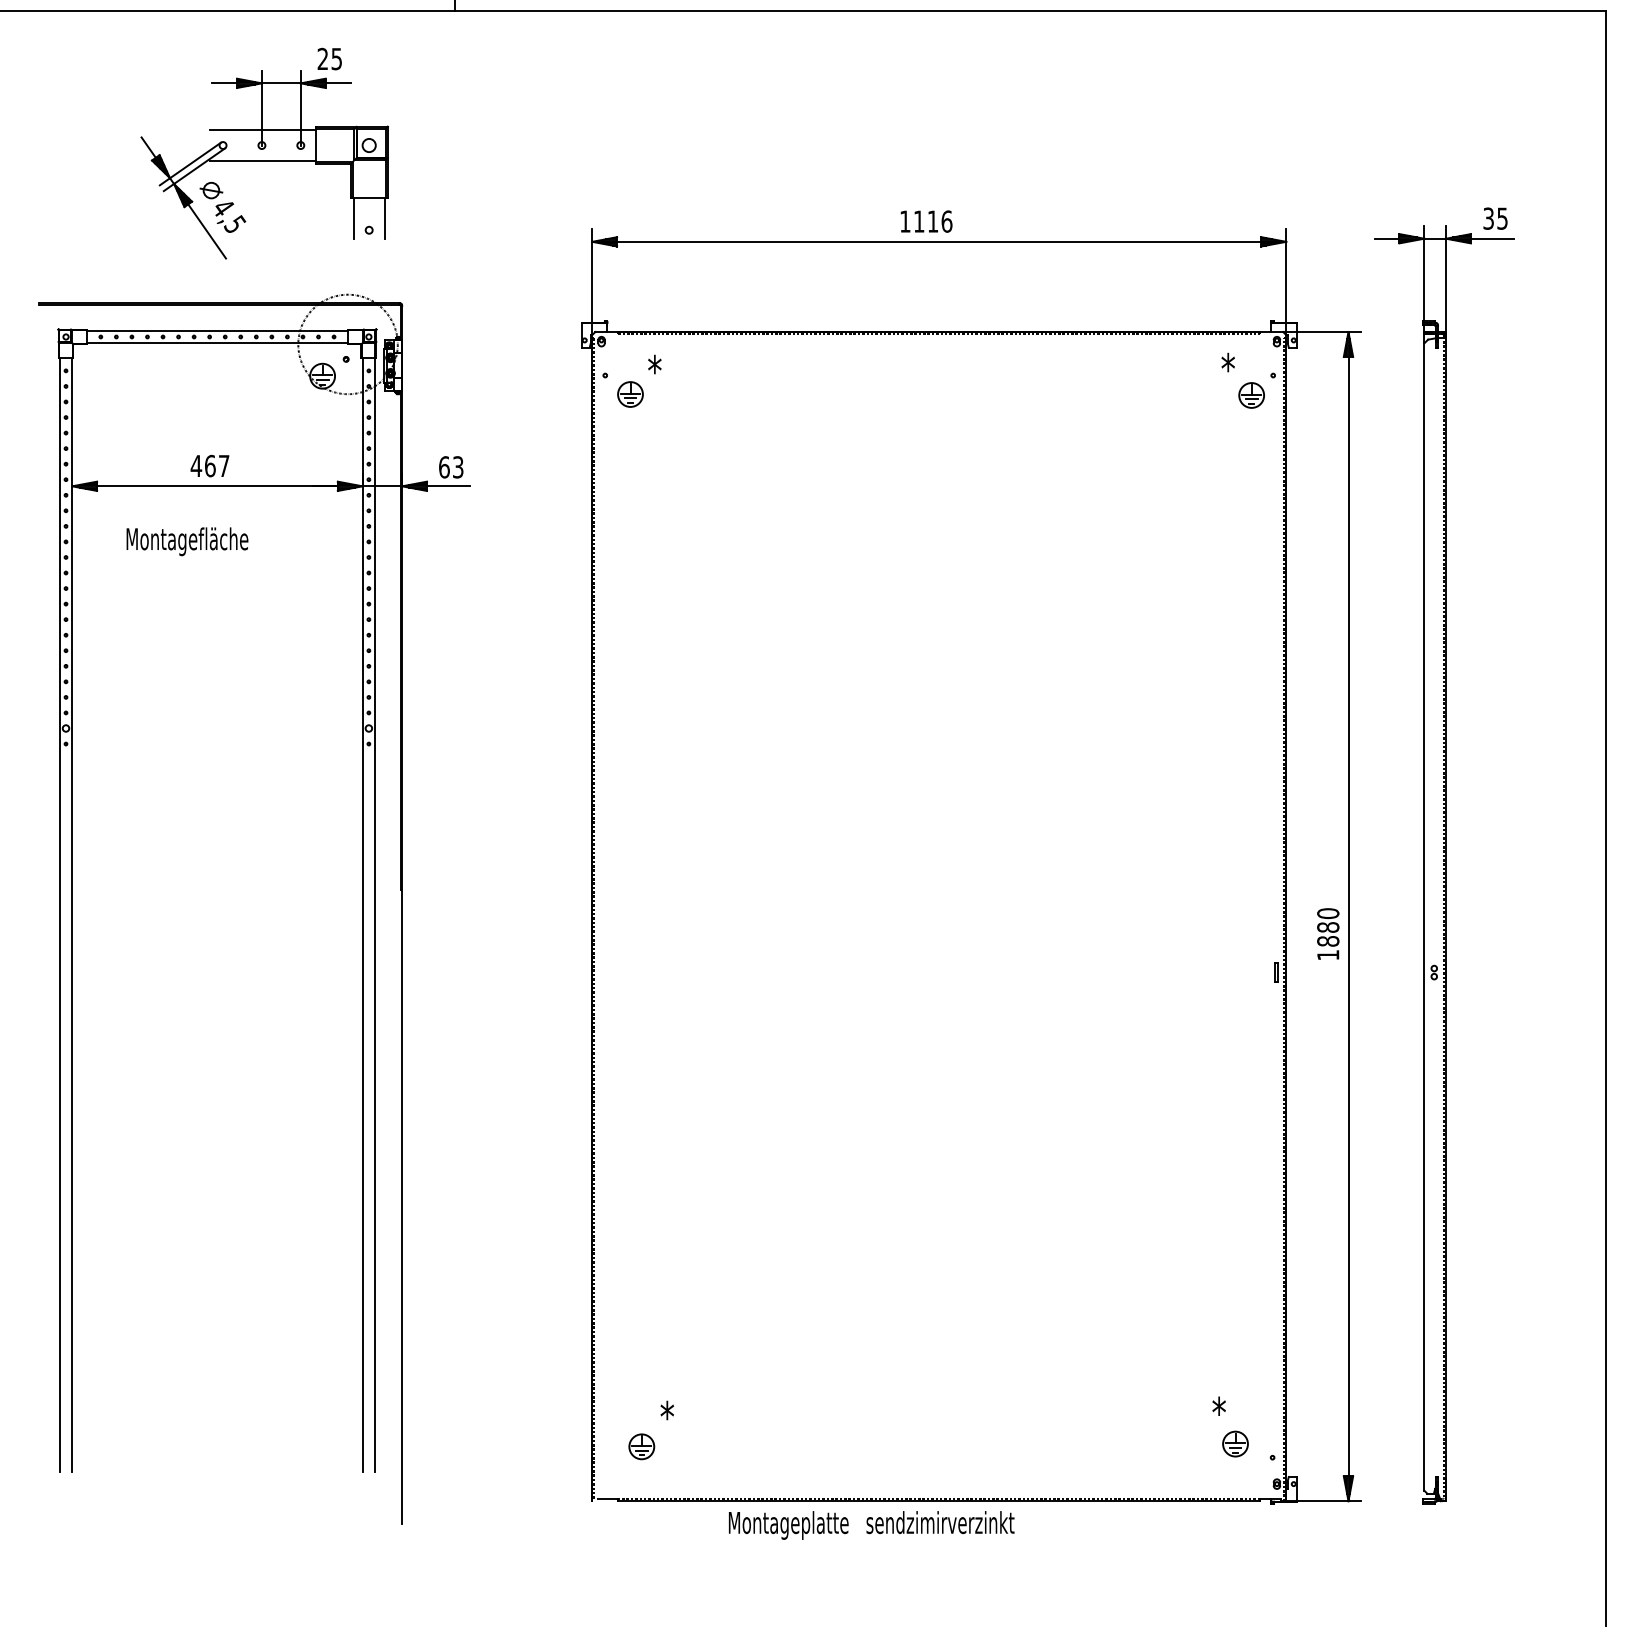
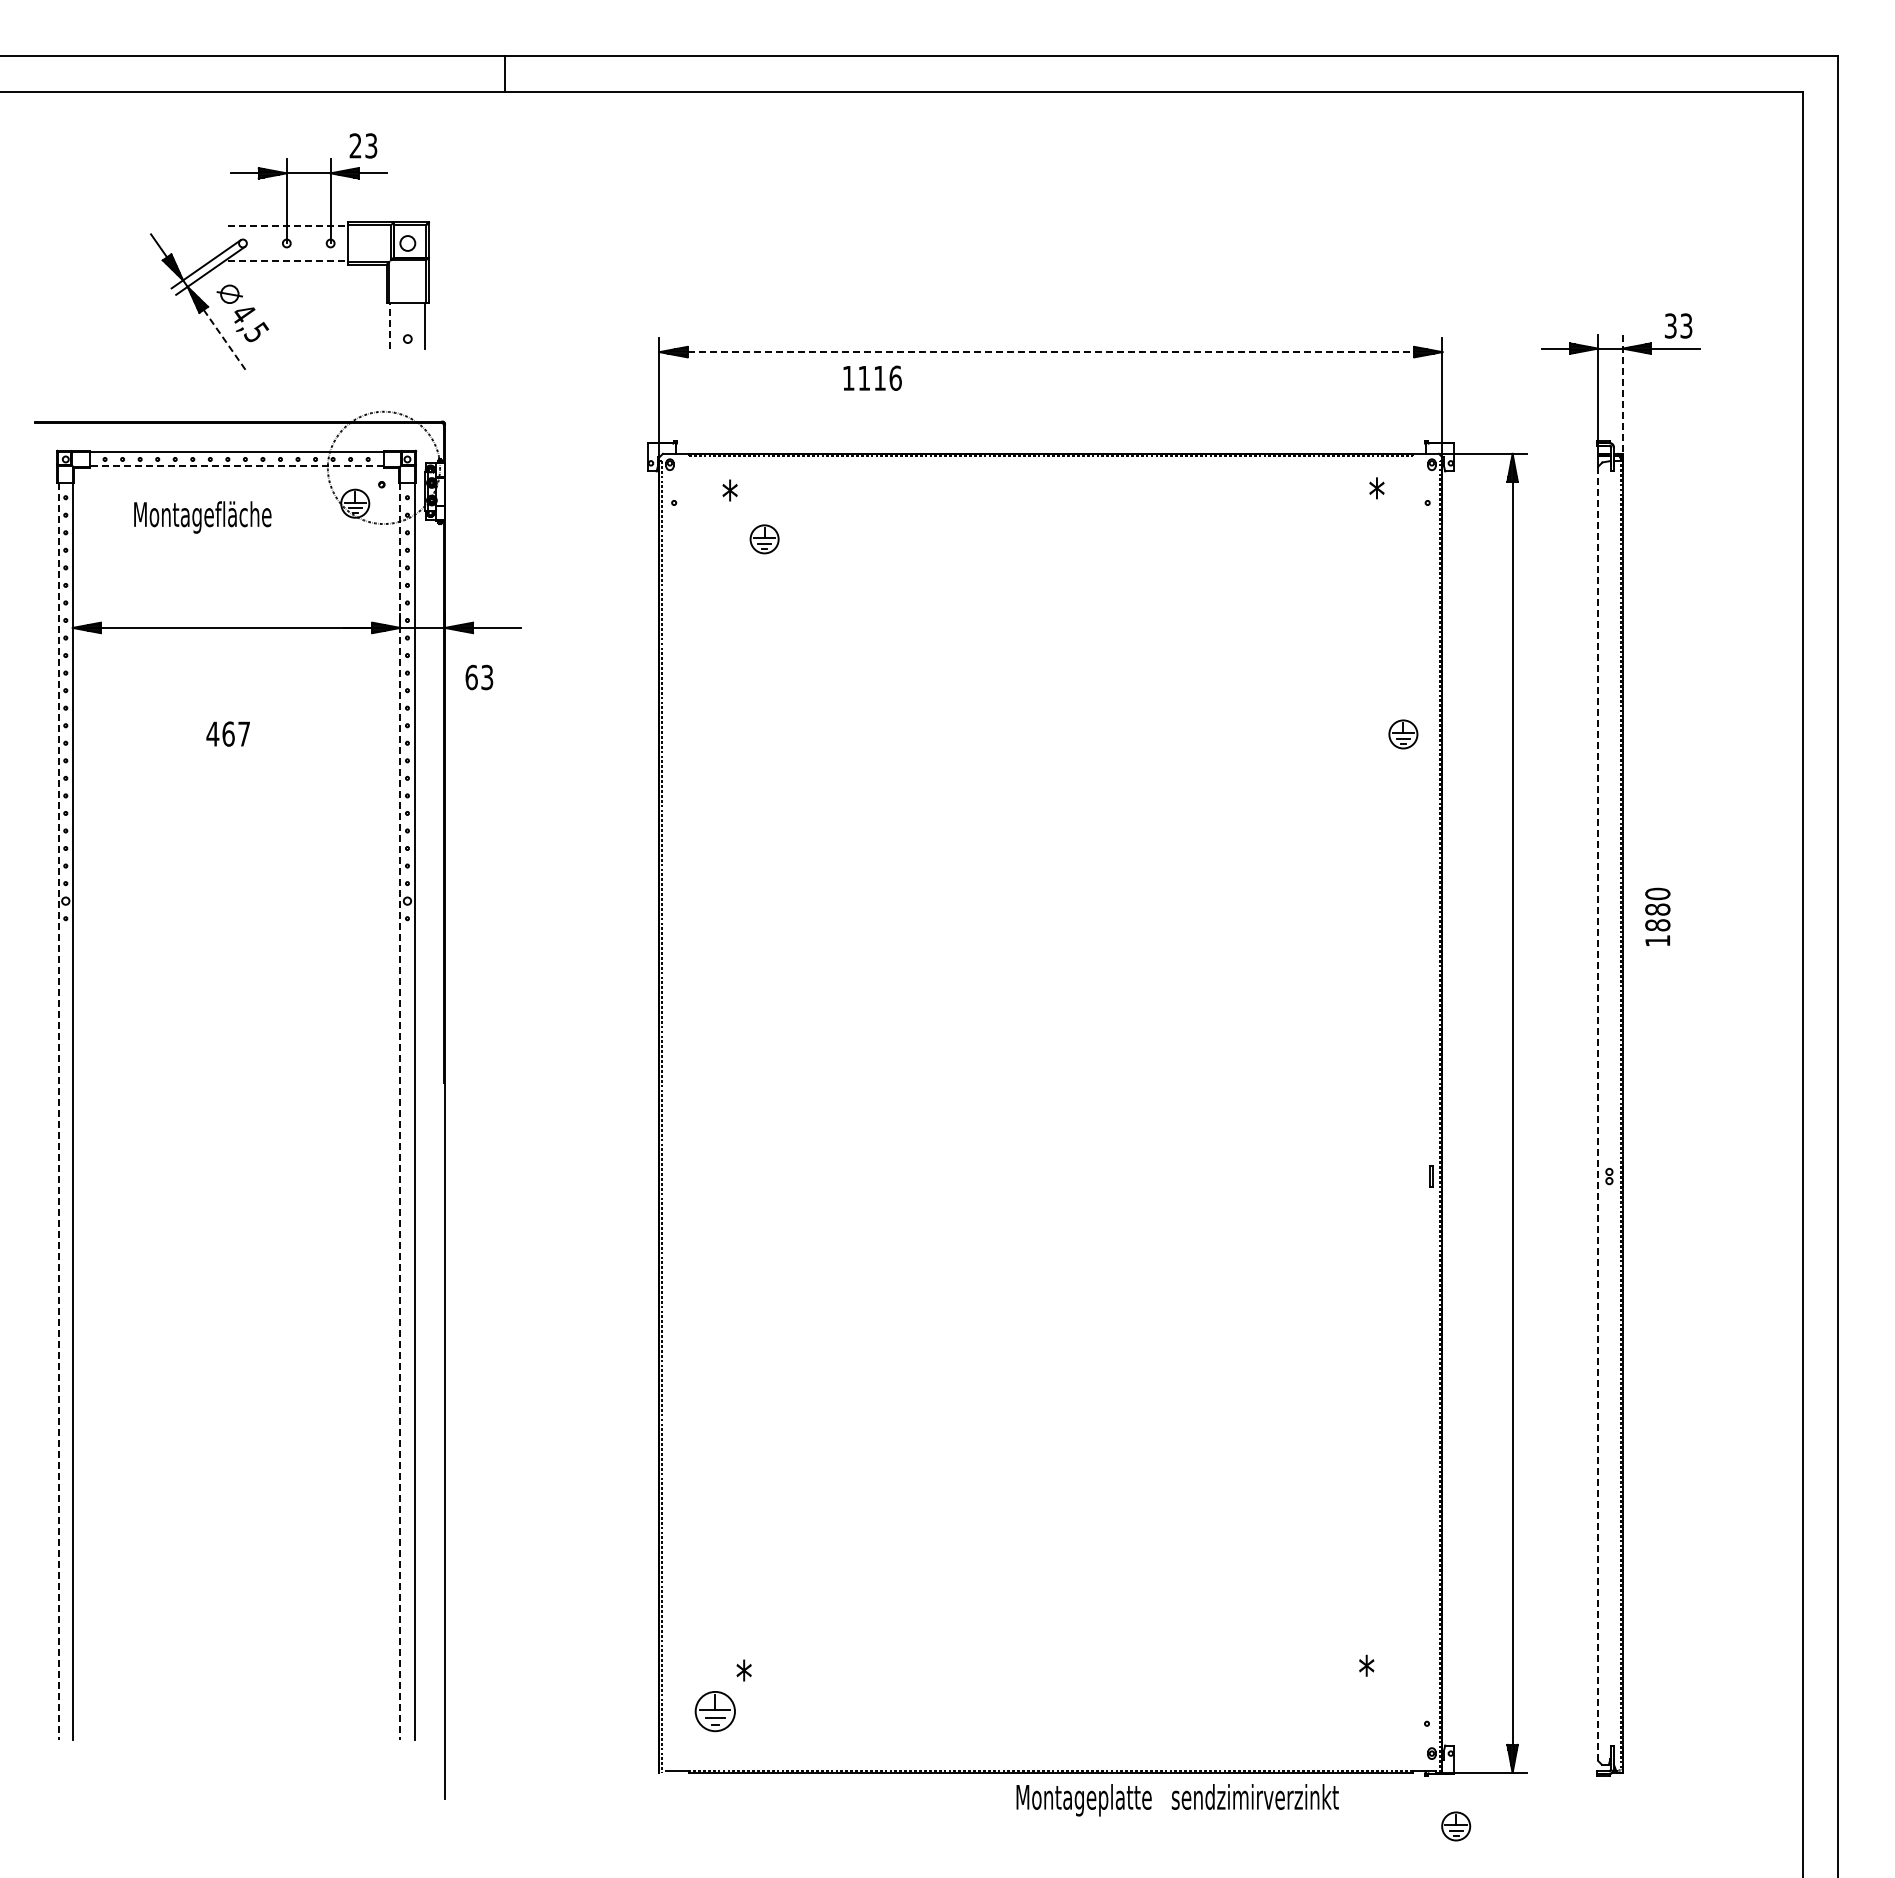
text: (336, 58) -> (371, 145), 25 -> 23
line: (263, 129) -> (288, 225), solid -> dashed
line: (263, 161) -> (288, 261), solid -> dashed
line: (353, 218) -> (390, 325), solid -> dashed
text: (1502, 218) -> (1686, 325), 35 -> 33
text: (926, 220) -> (872, 377), moved
line: (207, 231) -> (225, 340), solid -> dashed
line: (939, 242) -> (1051, 352), solid -> dashed
line: (1445, 279) -> (1622, 394), solid -> dashed
line: (217, 343) -> (236, 466), solid -> dashed
part: (630, 394) -> (764, 539), moved
part: (1251, 395) -> (1403, 734), moved
text: (209, 465) -> (227, 733), moved
text: (451, 467) -> (479, 677), moved
text: (187, 541) -> (202, 517), moved
line: (59, 915) -> (58, 1112), solid -> dashed
line: (362, 915) -> (400, 1112), solid -> dashed
line: (1424, 916) -> (1598, 1113), solid -> dashed
text: (1327, 933) -> (1657, 916), moved
part: (1235, 1444) -> (1456, 1826), moved
part: (641, 1446) -> (715, 1711), size x1.4
text: (871, 1525) -> (1177, 1800), moved

